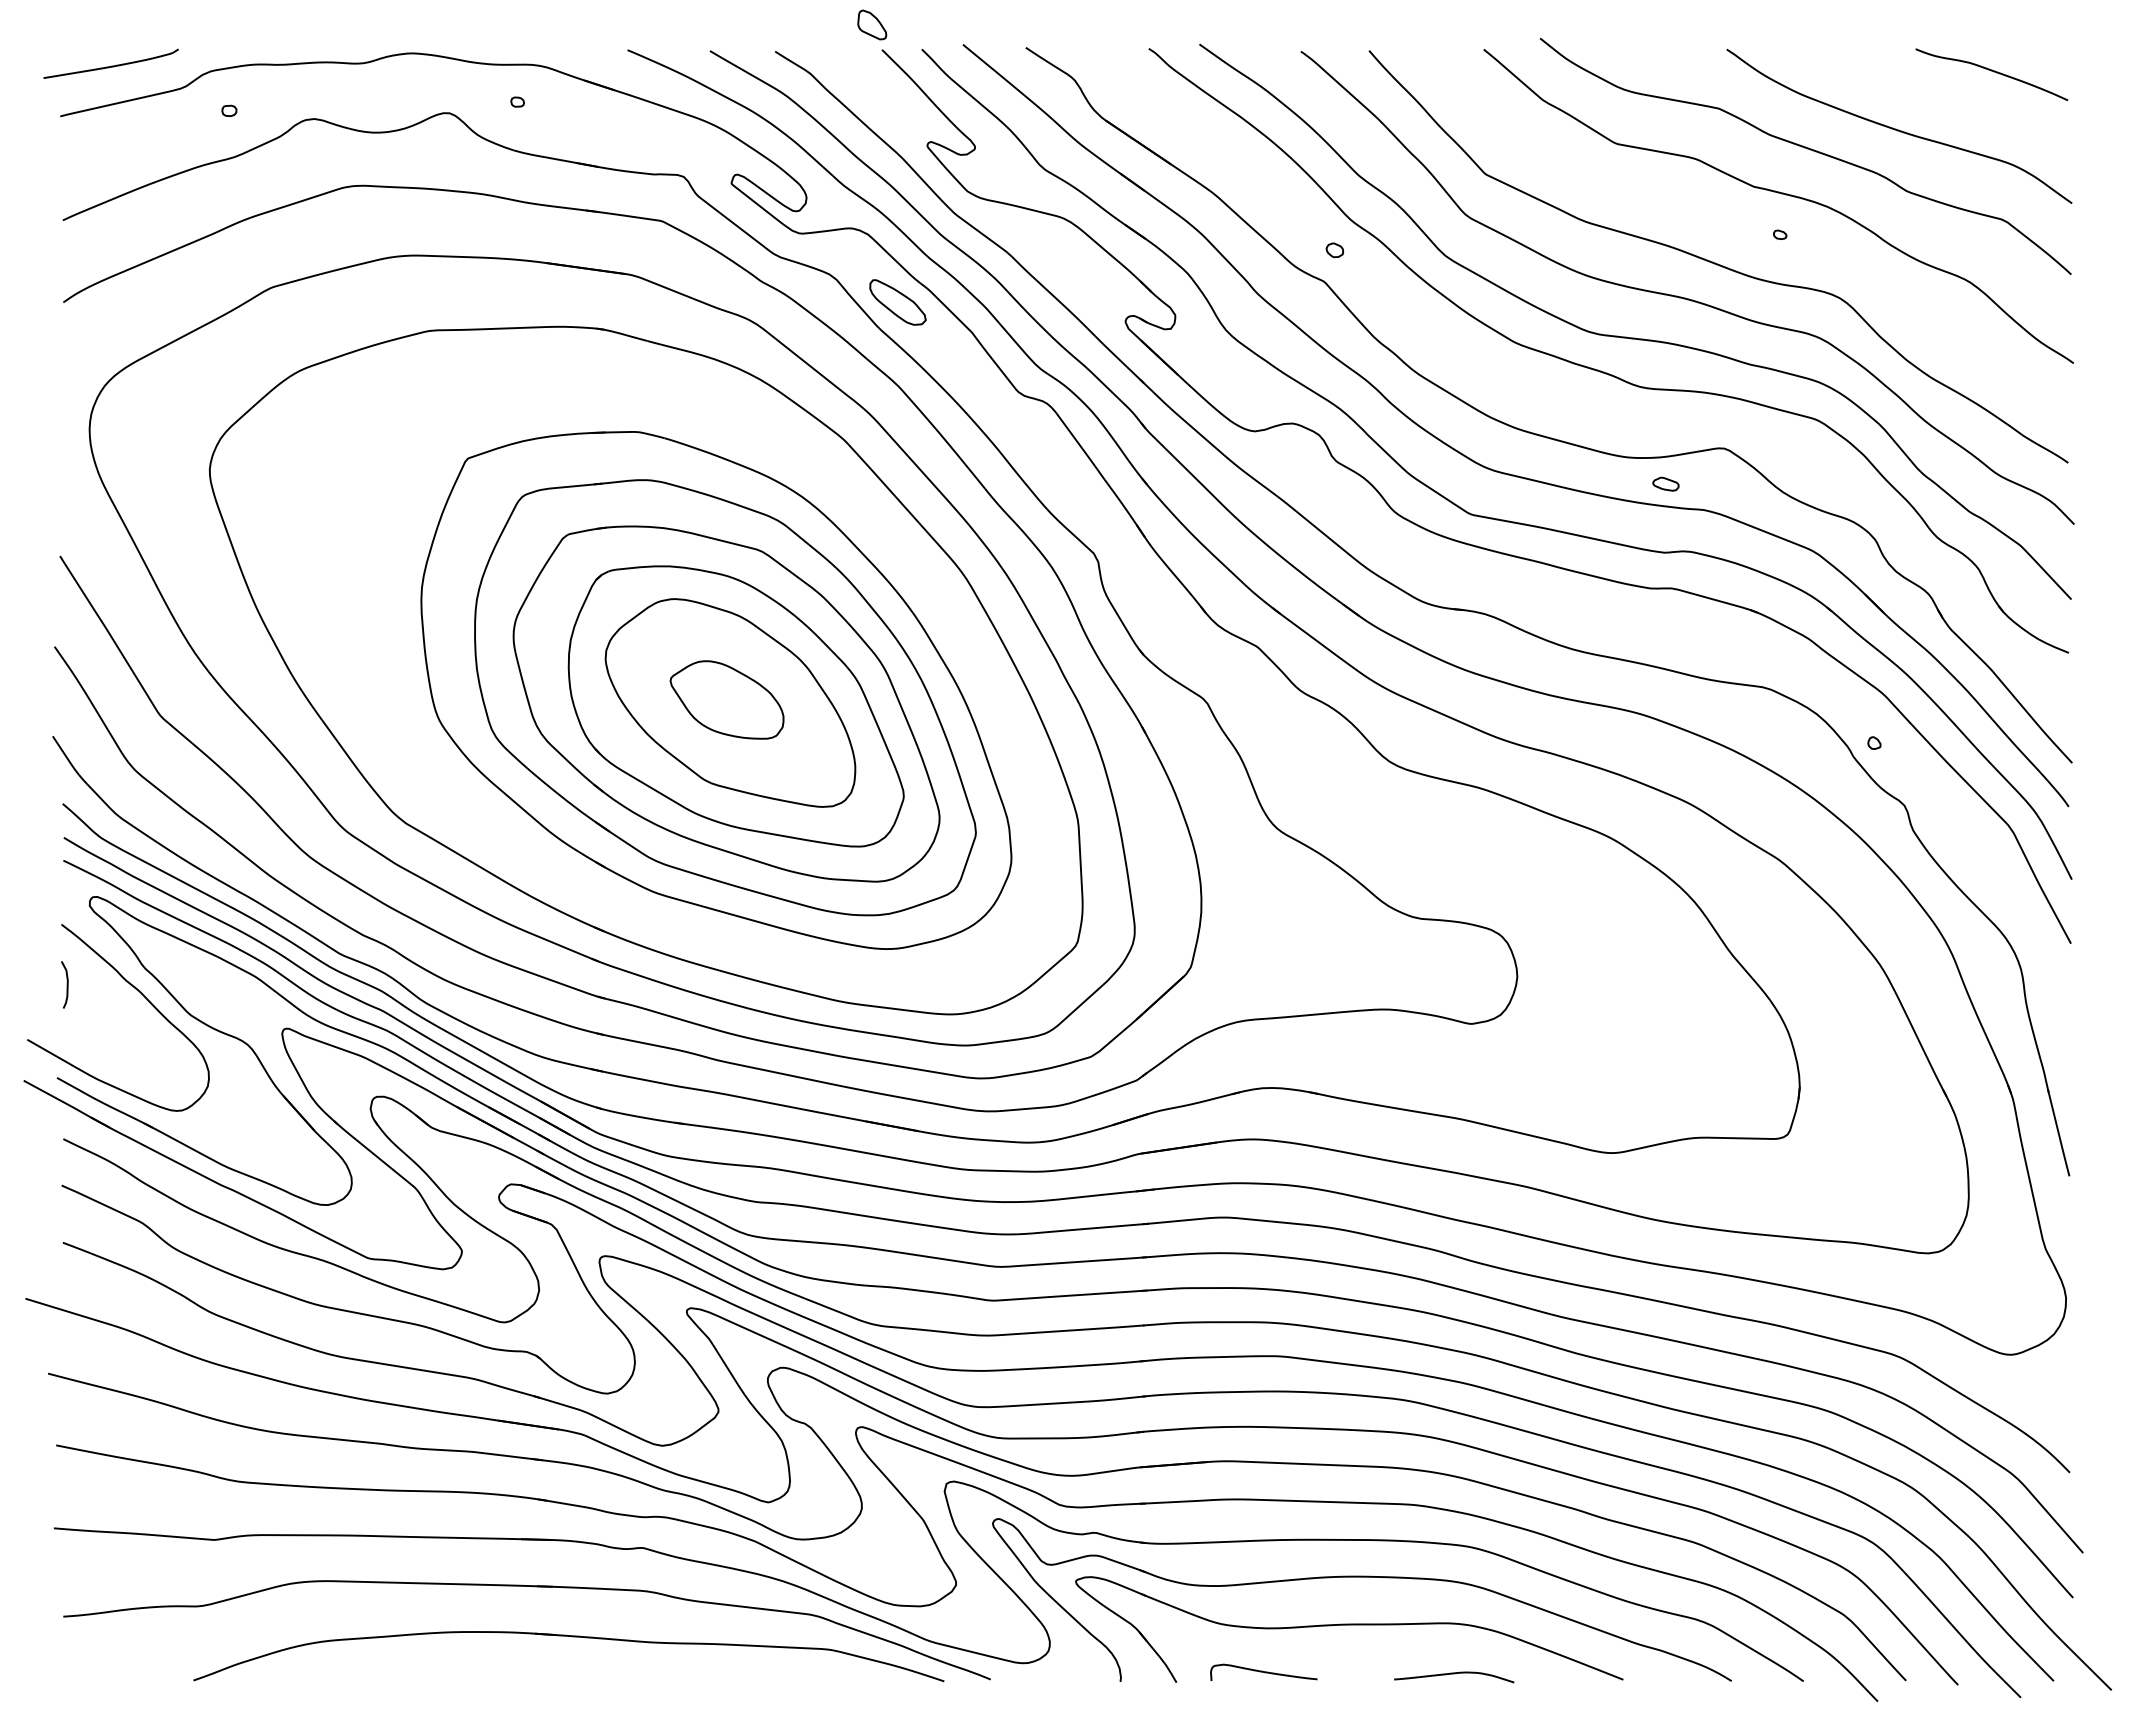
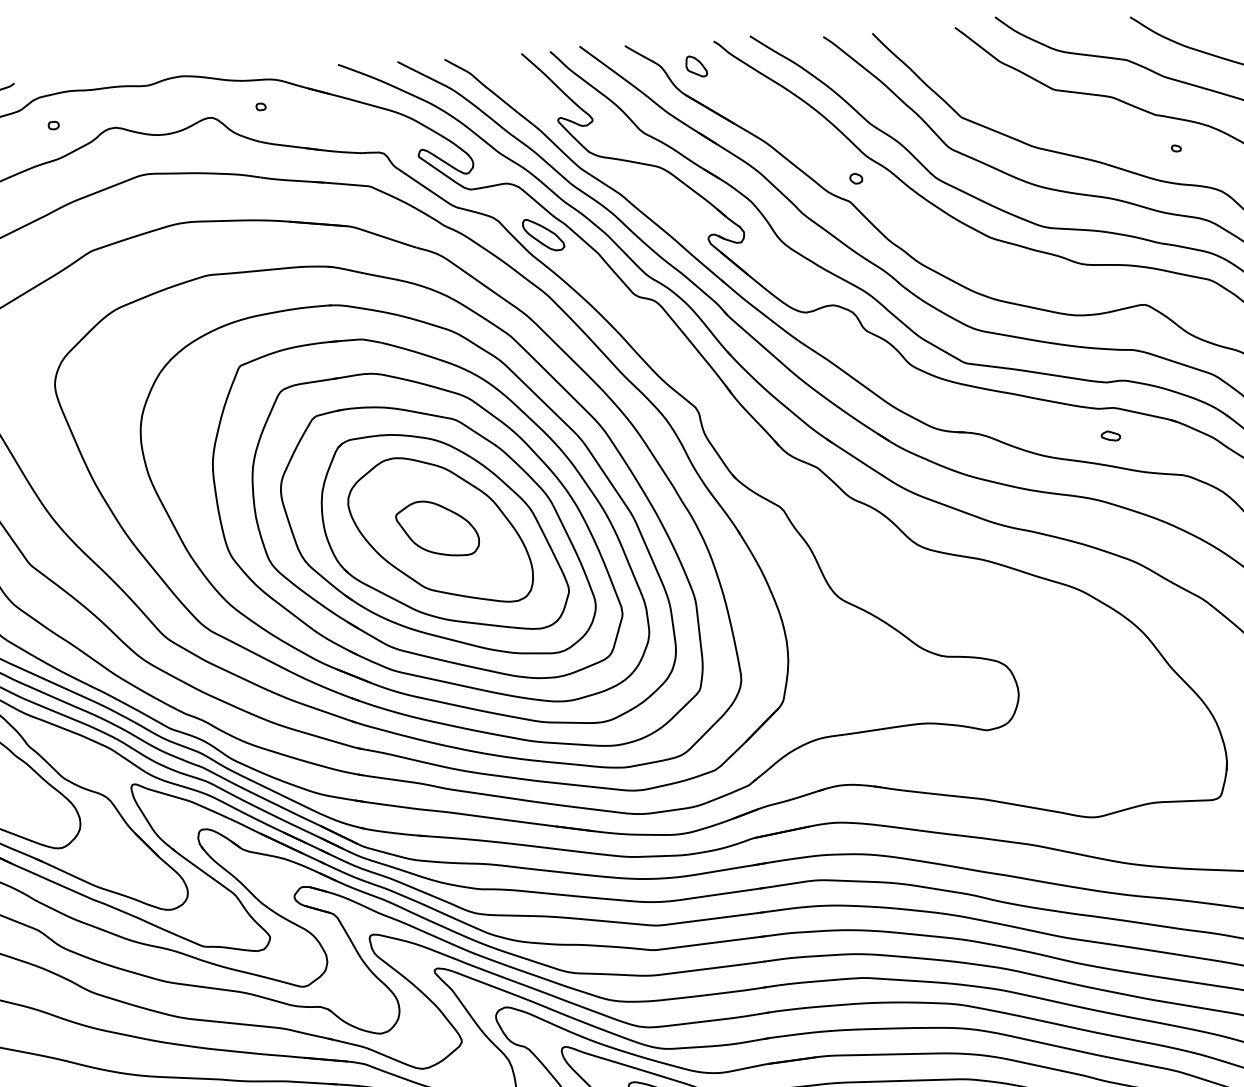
part: (872, 24) -> (696, 66), moved
part: (1665, 483) -> (1110, 435), moved
part: (685, 681) -> (406, 517), added

